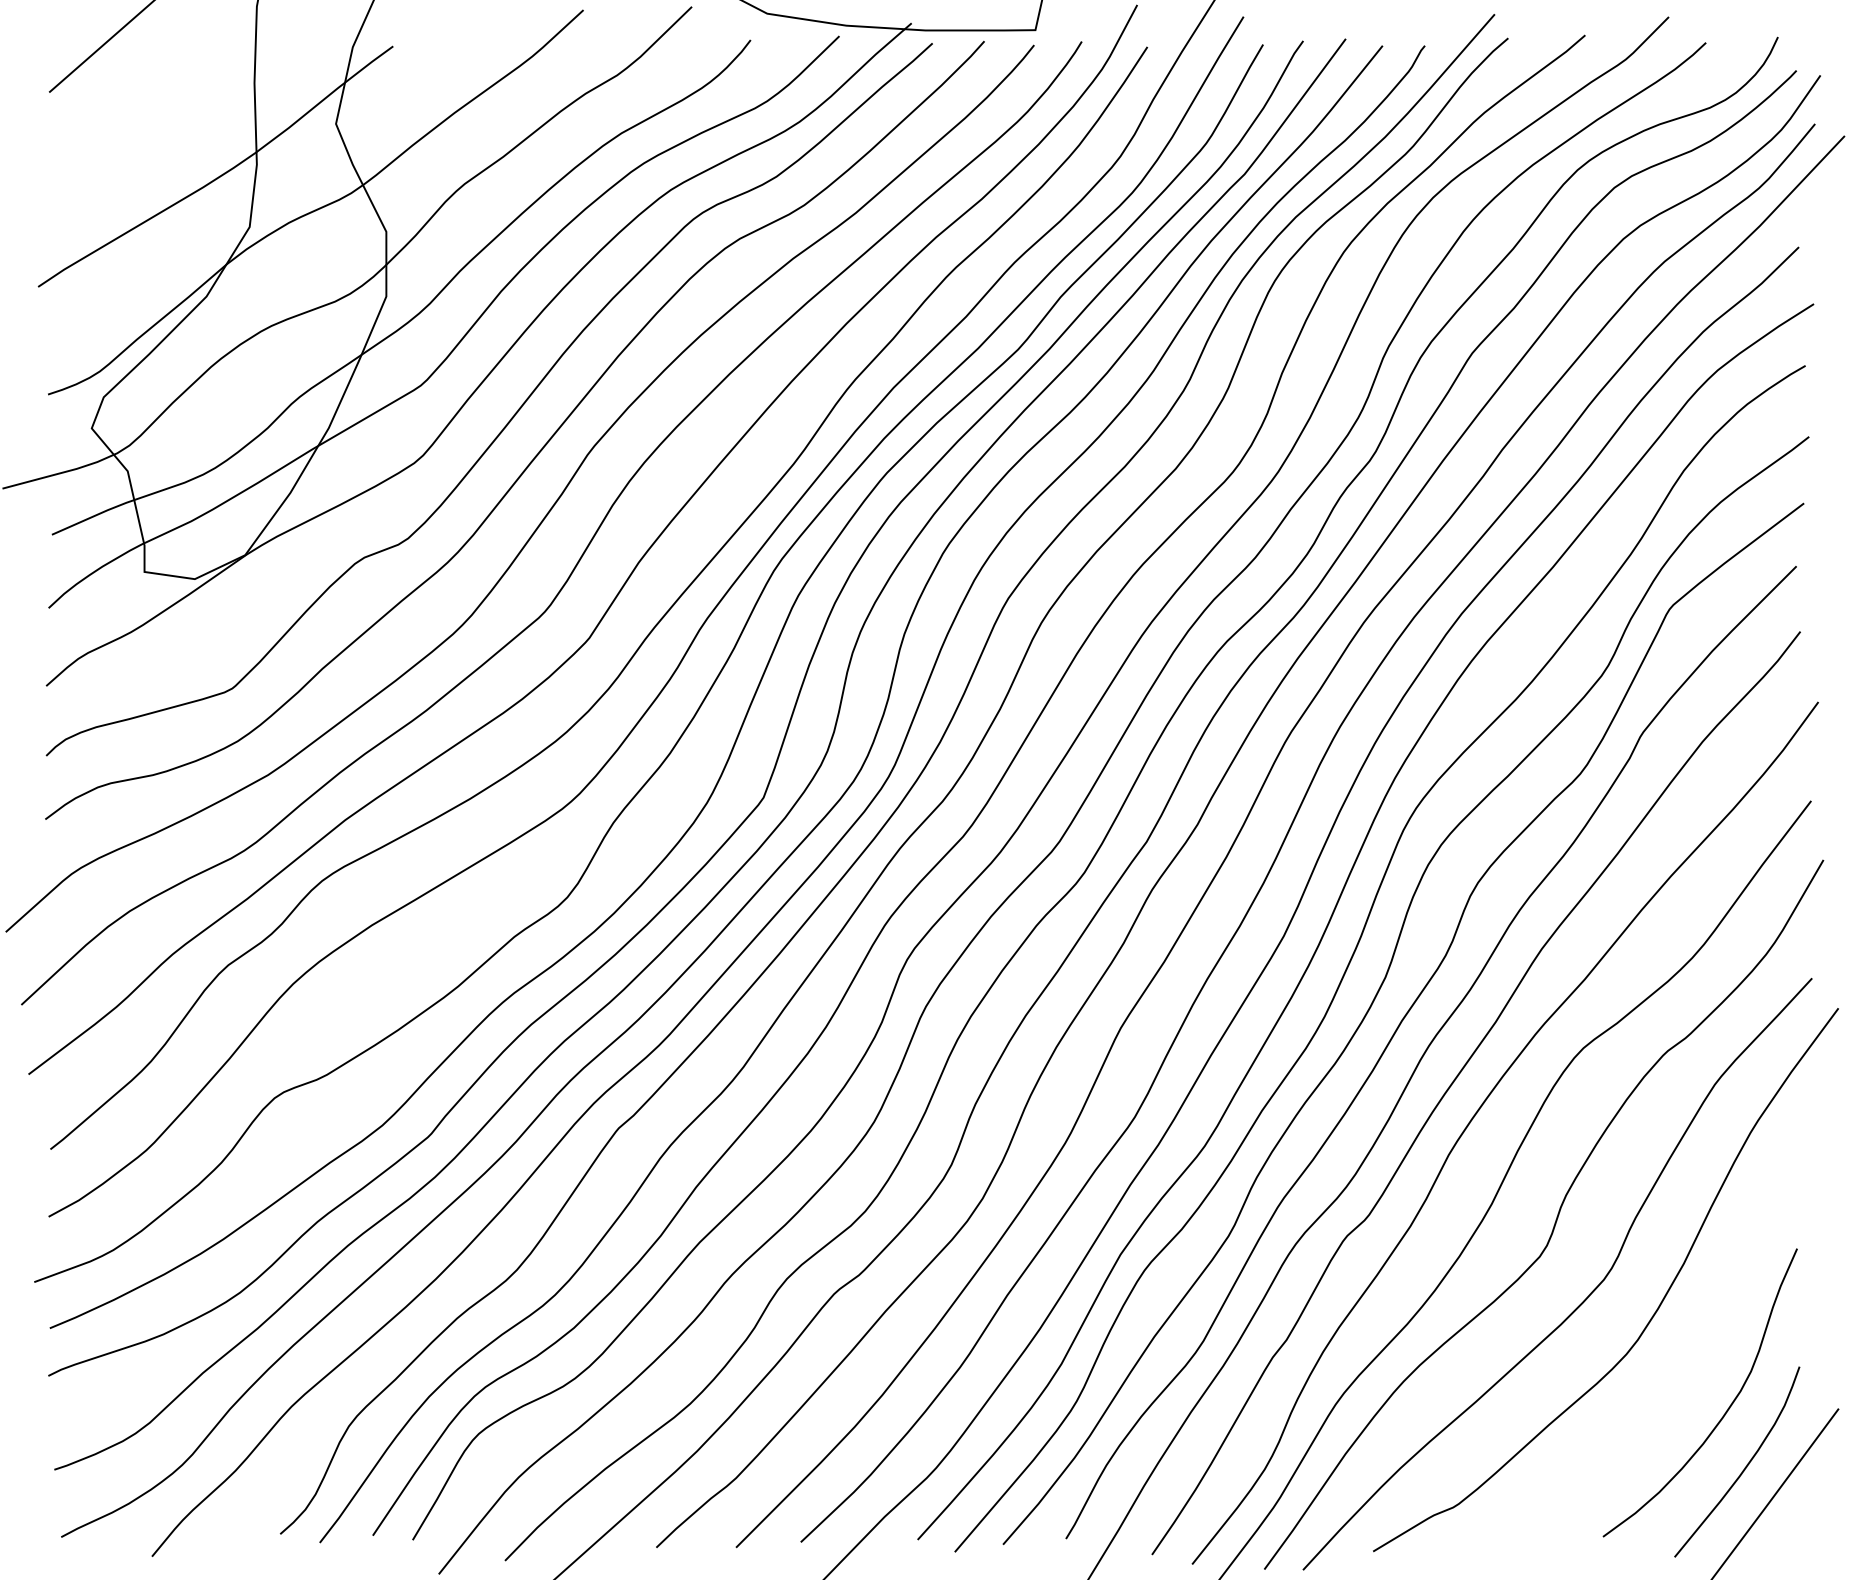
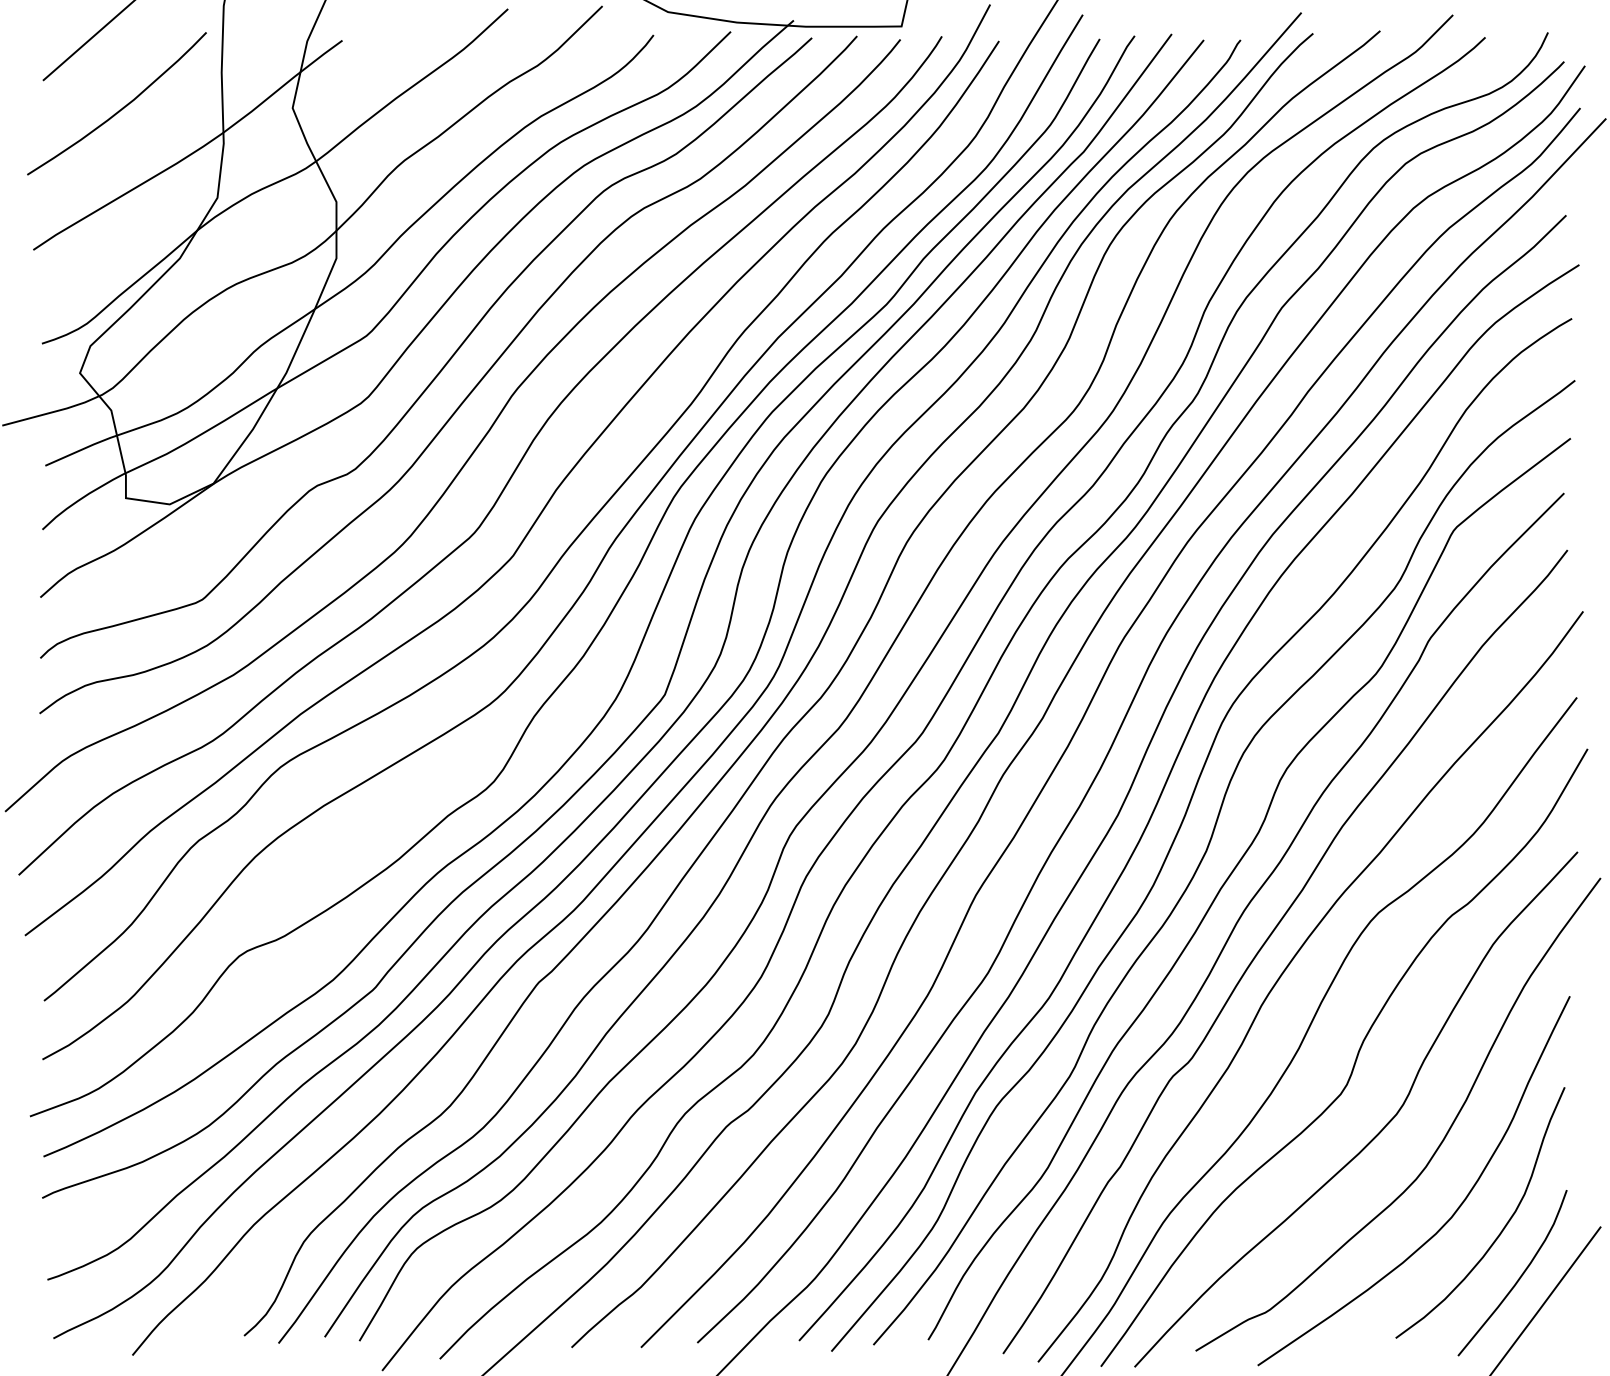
curve: (137, 125) -> (119, 109), added
curve: (1670, 1391) -> (1454, 1211), added

